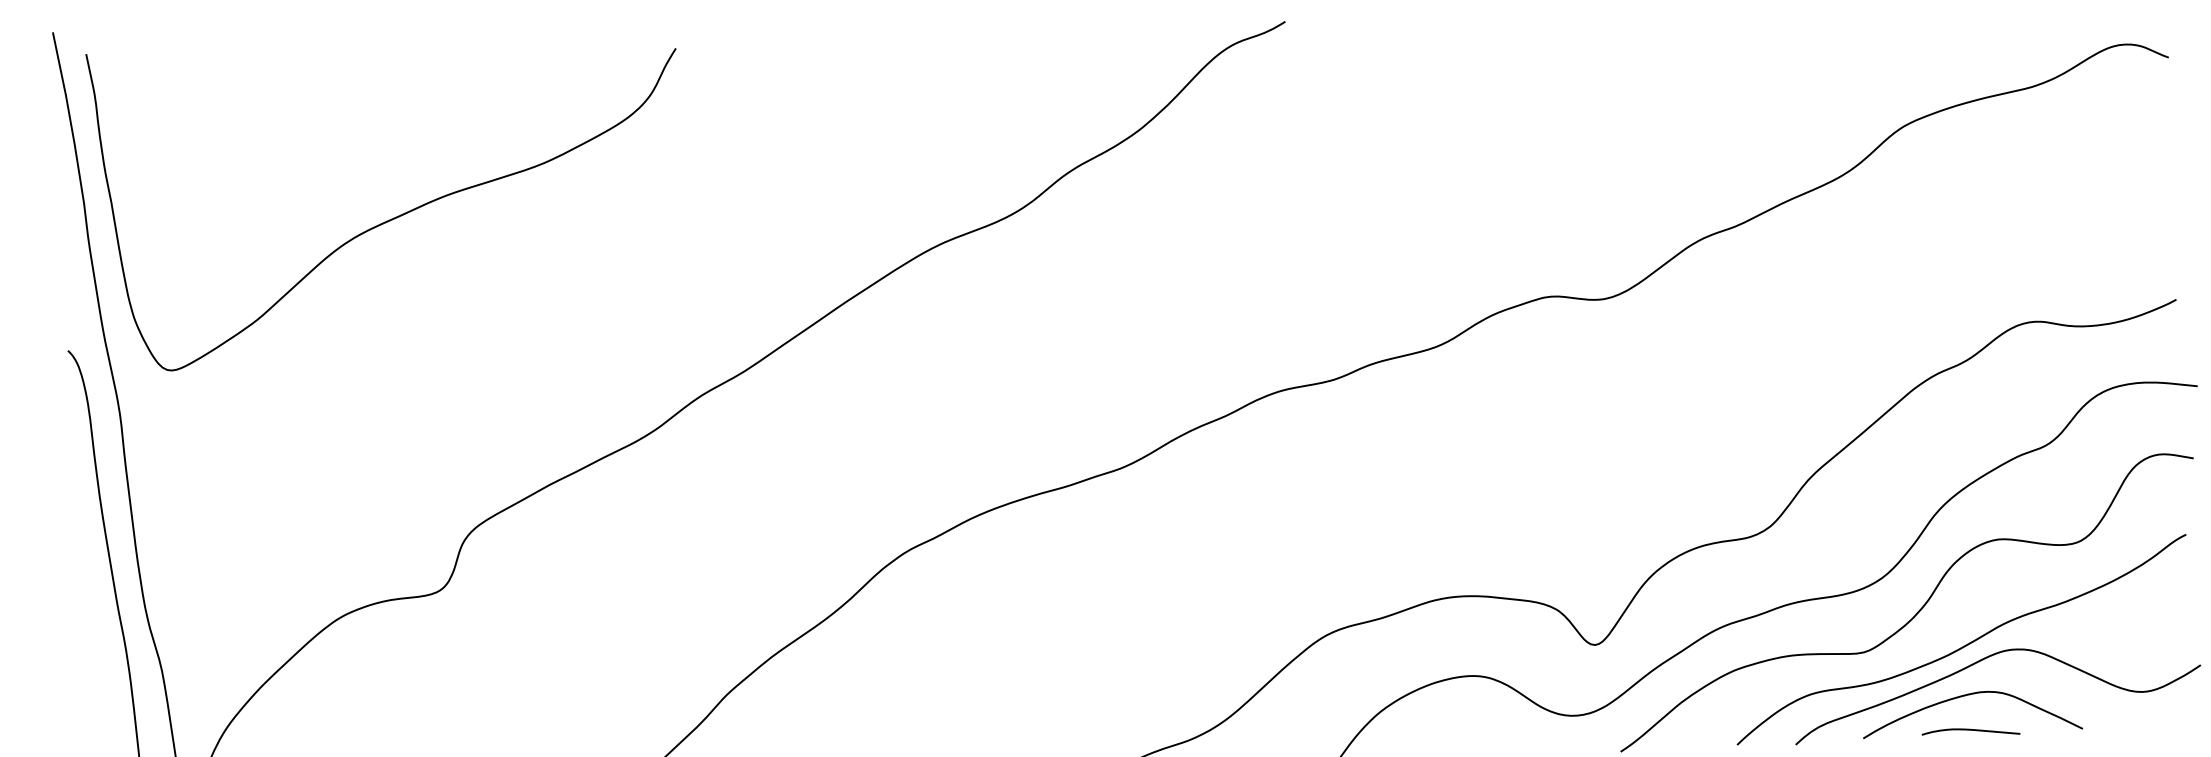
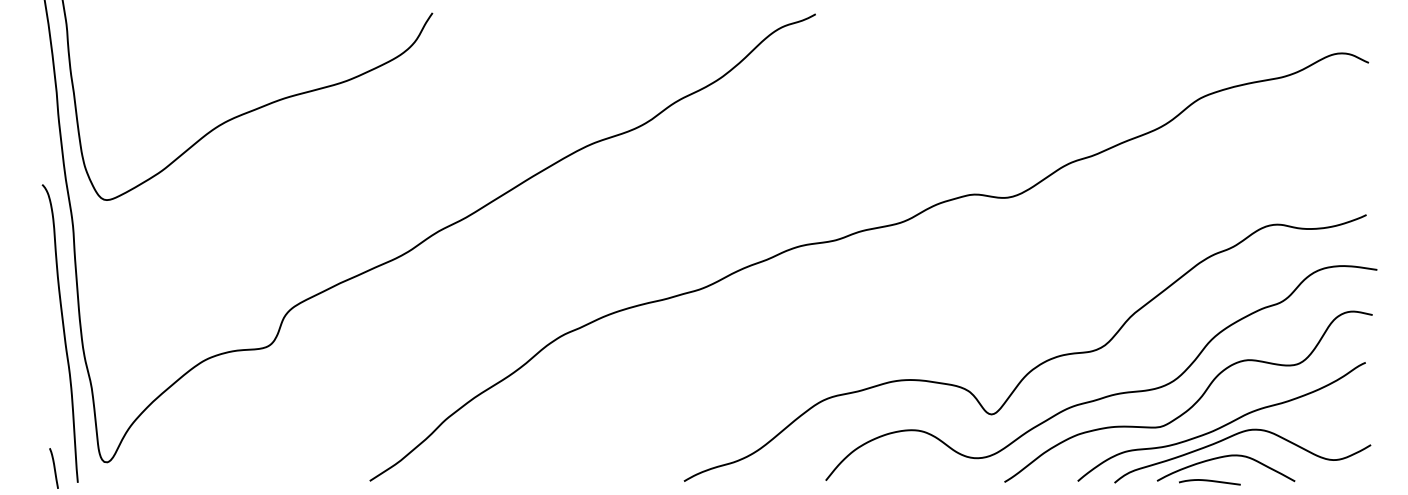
curve: (1970, 731) -> (1209, 481), moved

